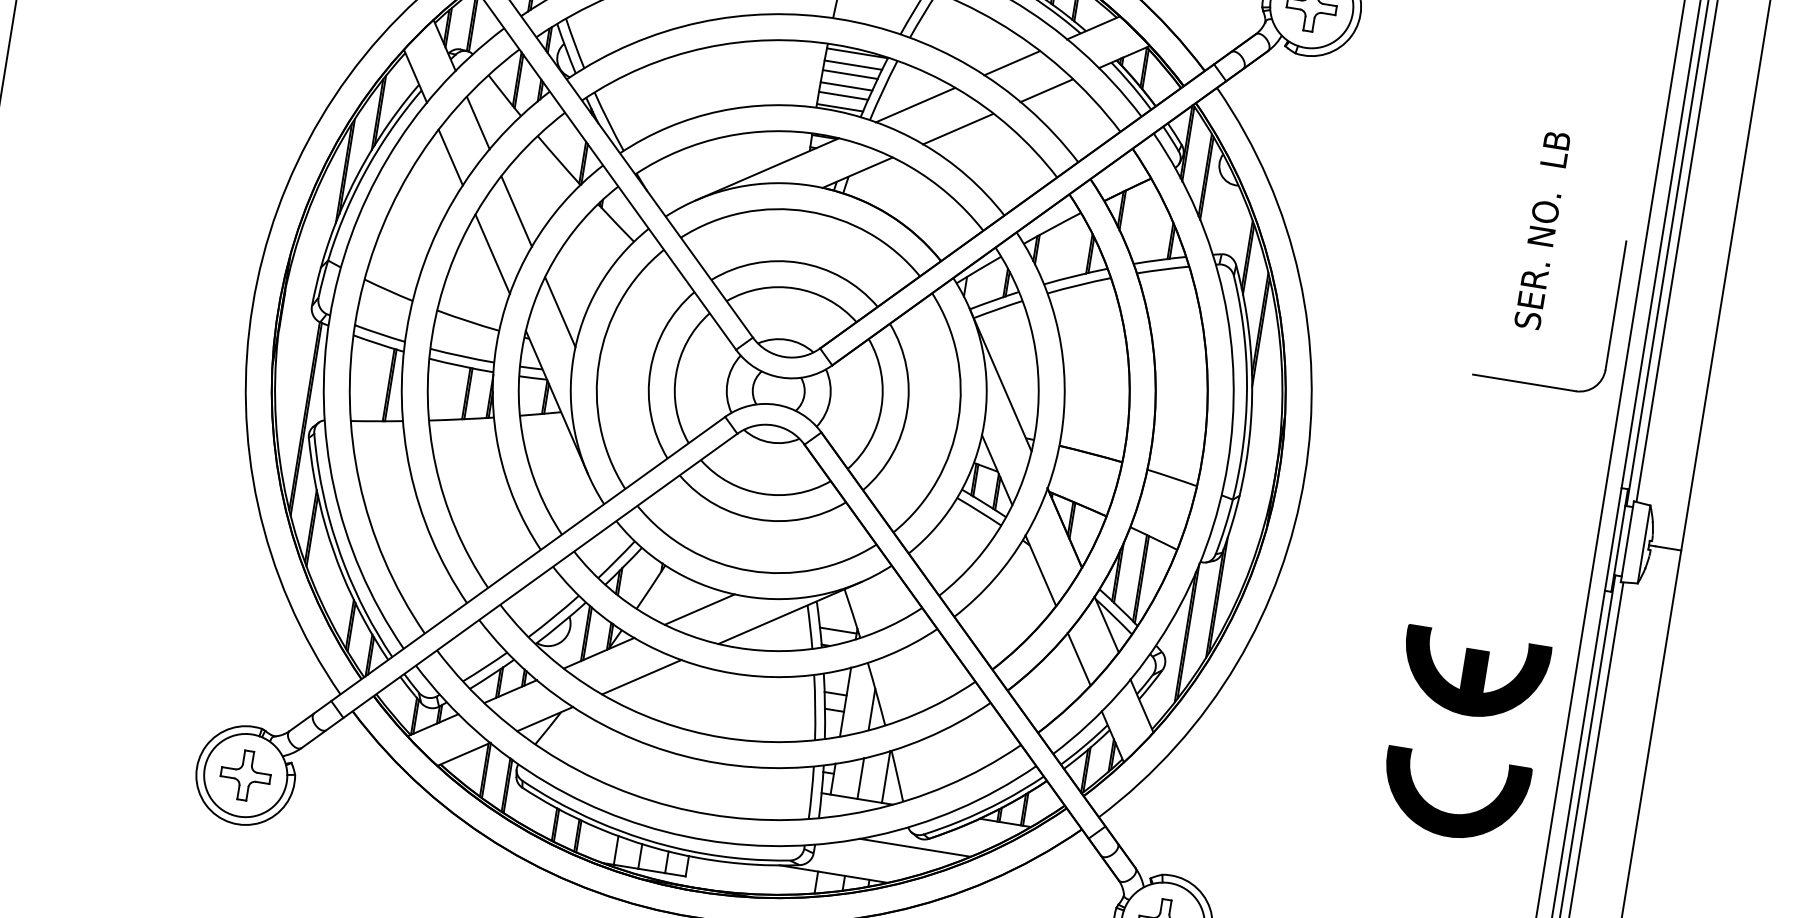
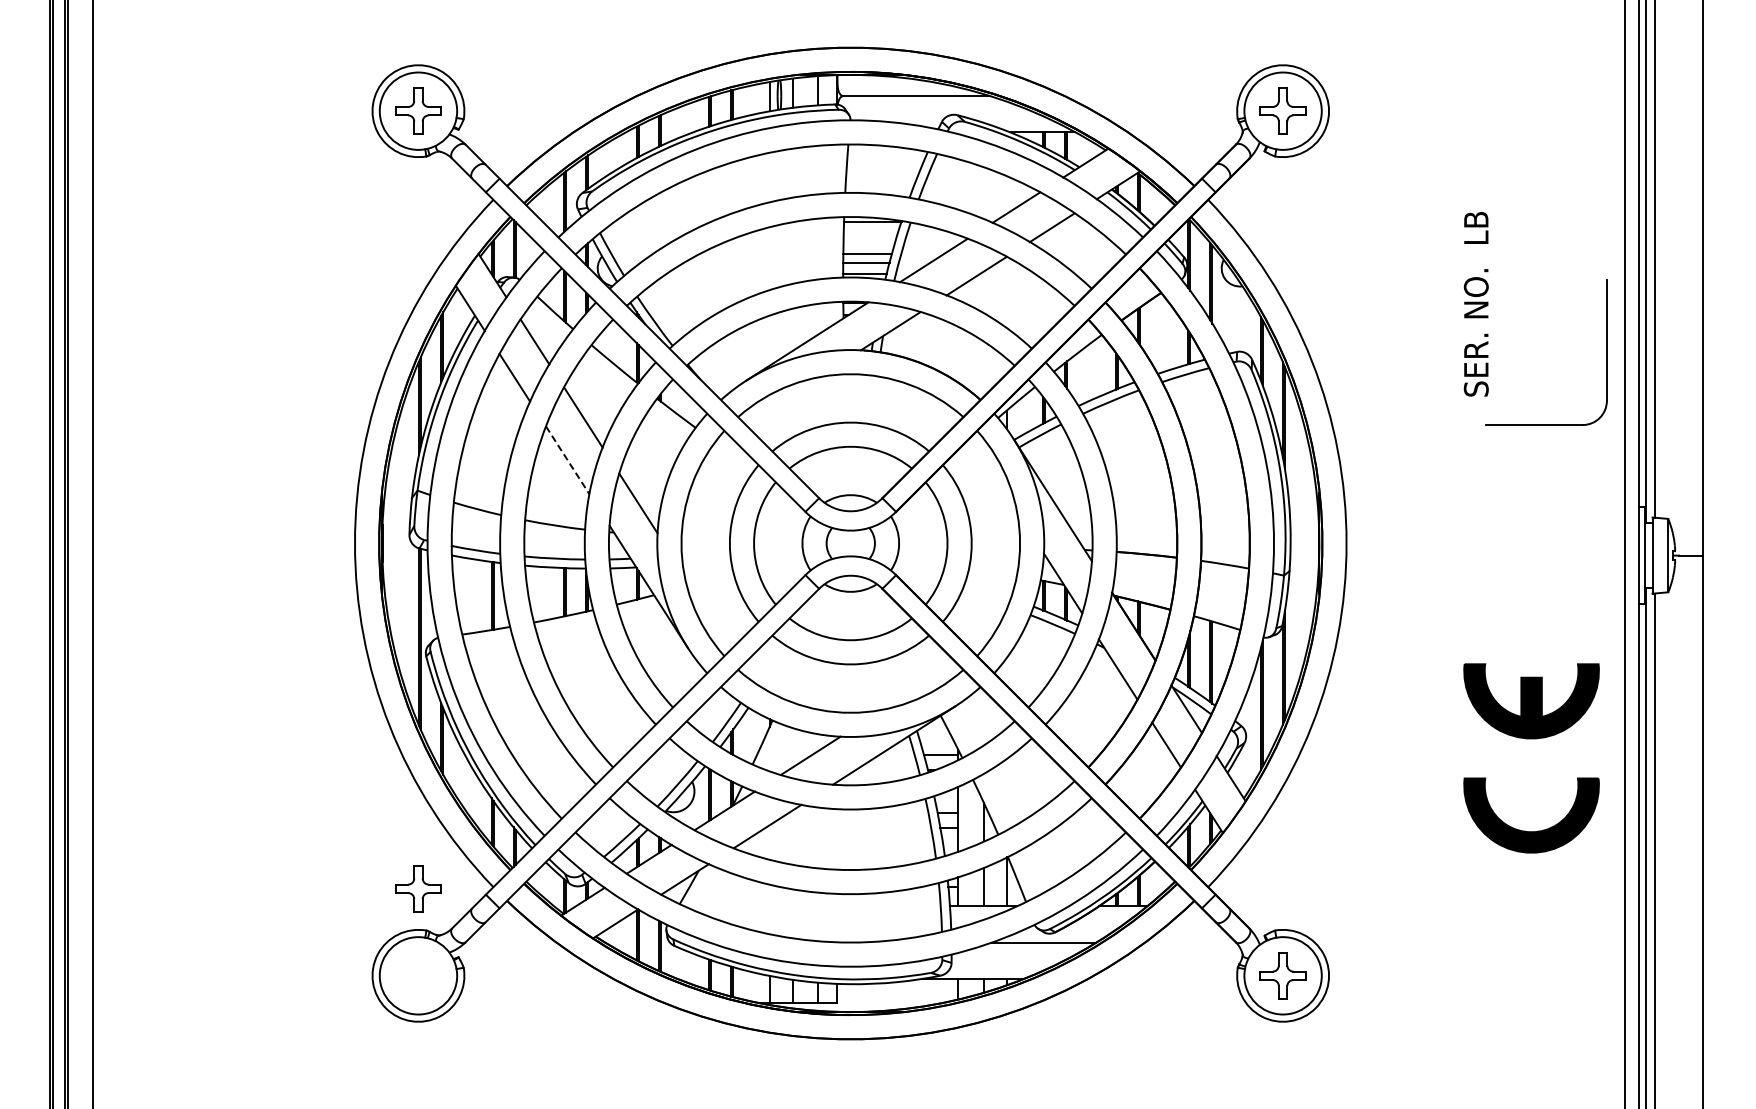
line: (852, 65) -> (870, 233), removed
line: (850, 74) -> (869, 242), removed
text: (1541, 230) -> (1475, 304), moved
line: (493, 254) -> (568, 460), solid -> dashed
part: (245, 775) -> (418, 888), moved

